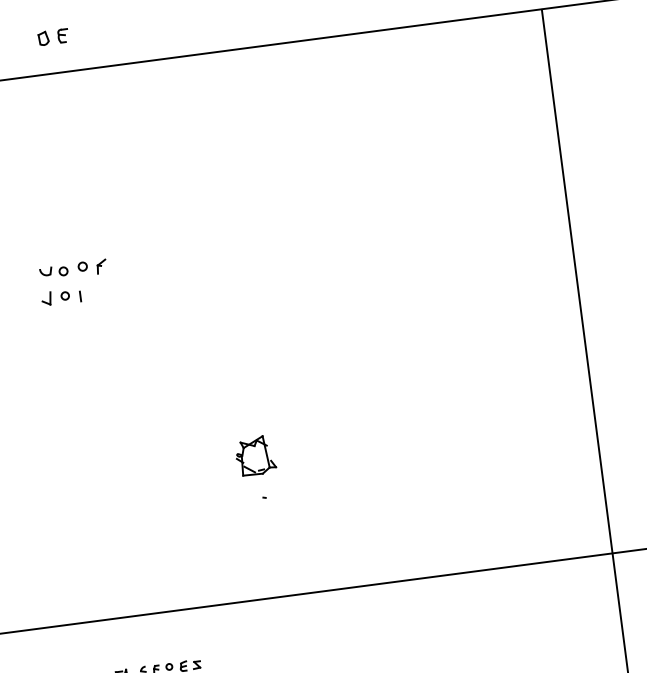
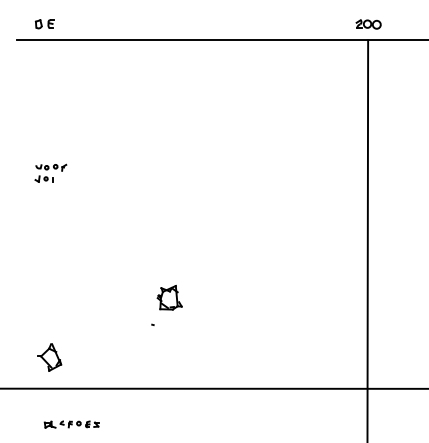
part: (52, 37) -> (44, 24), moved
part: (73, 280) -> (50, 172), size x0.71
part: (255, 455) -> (169, 297), moved
part: (109, 569) -> (49, 357), added

